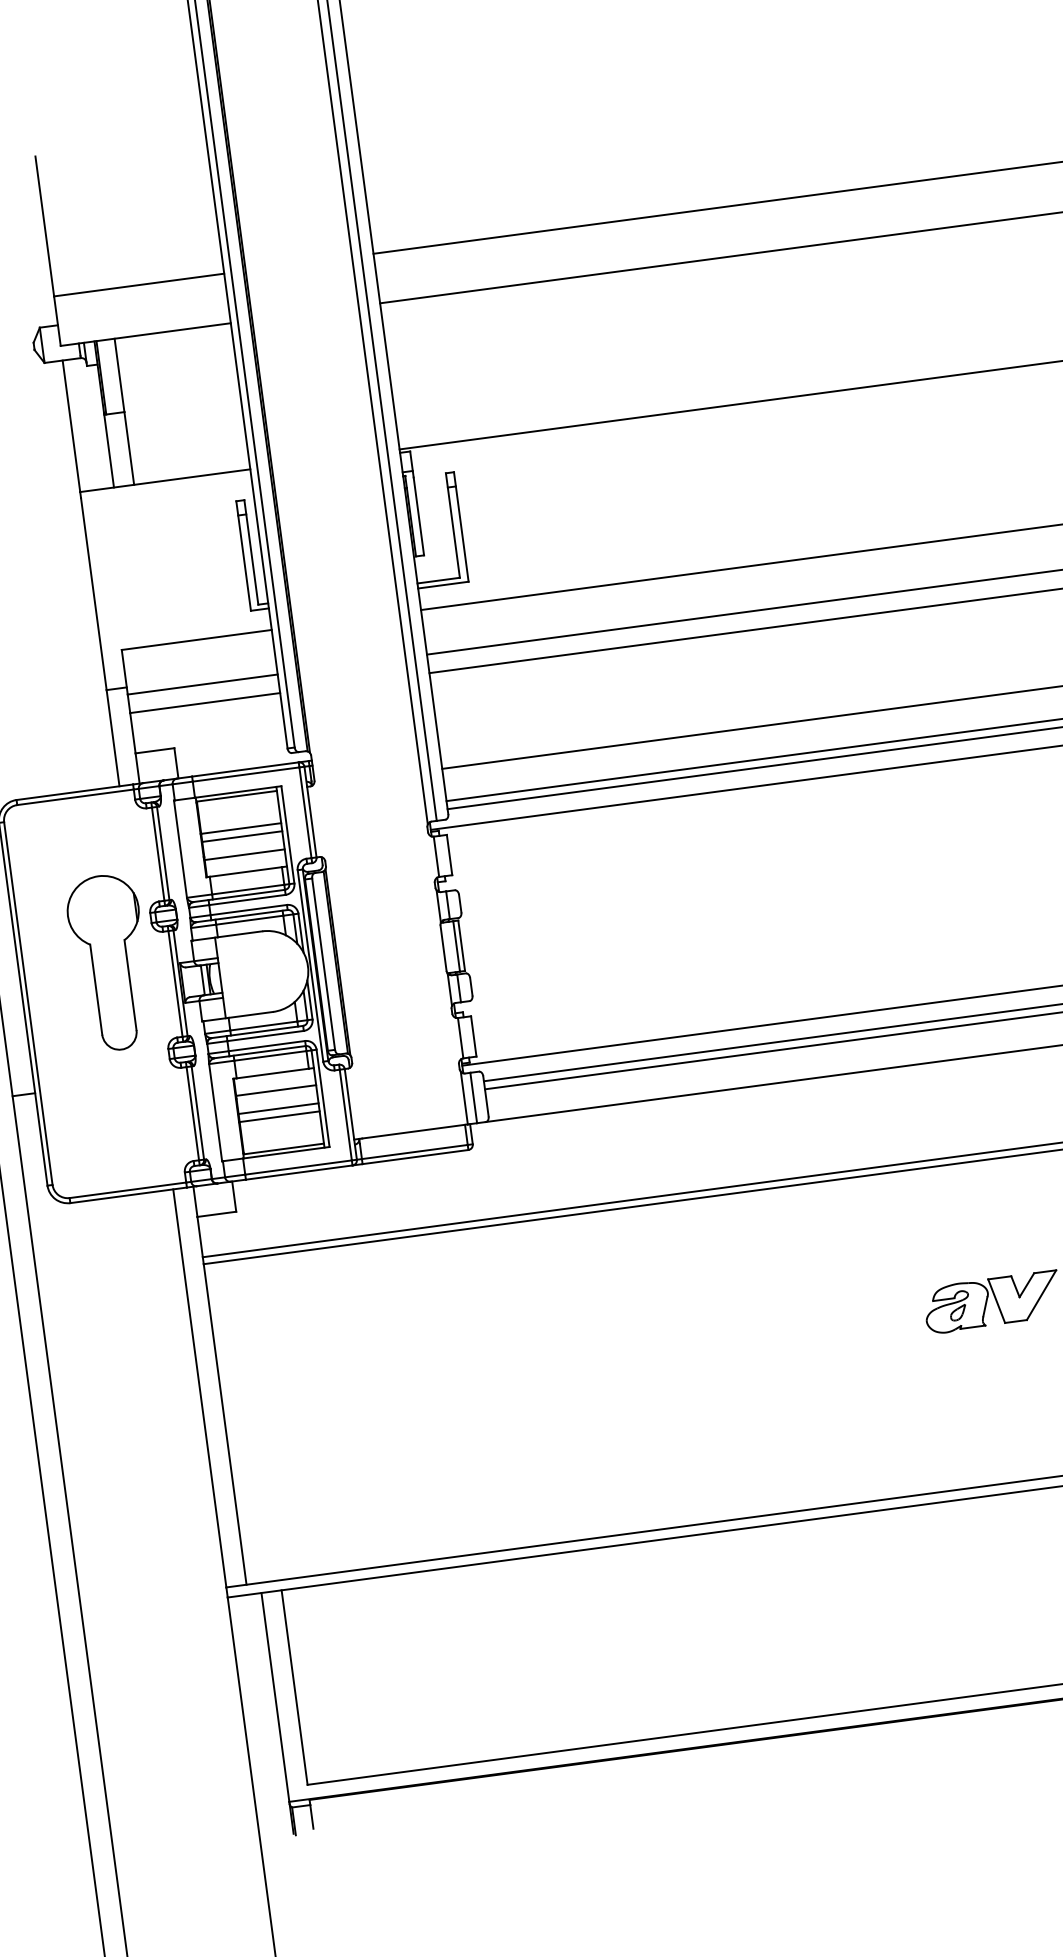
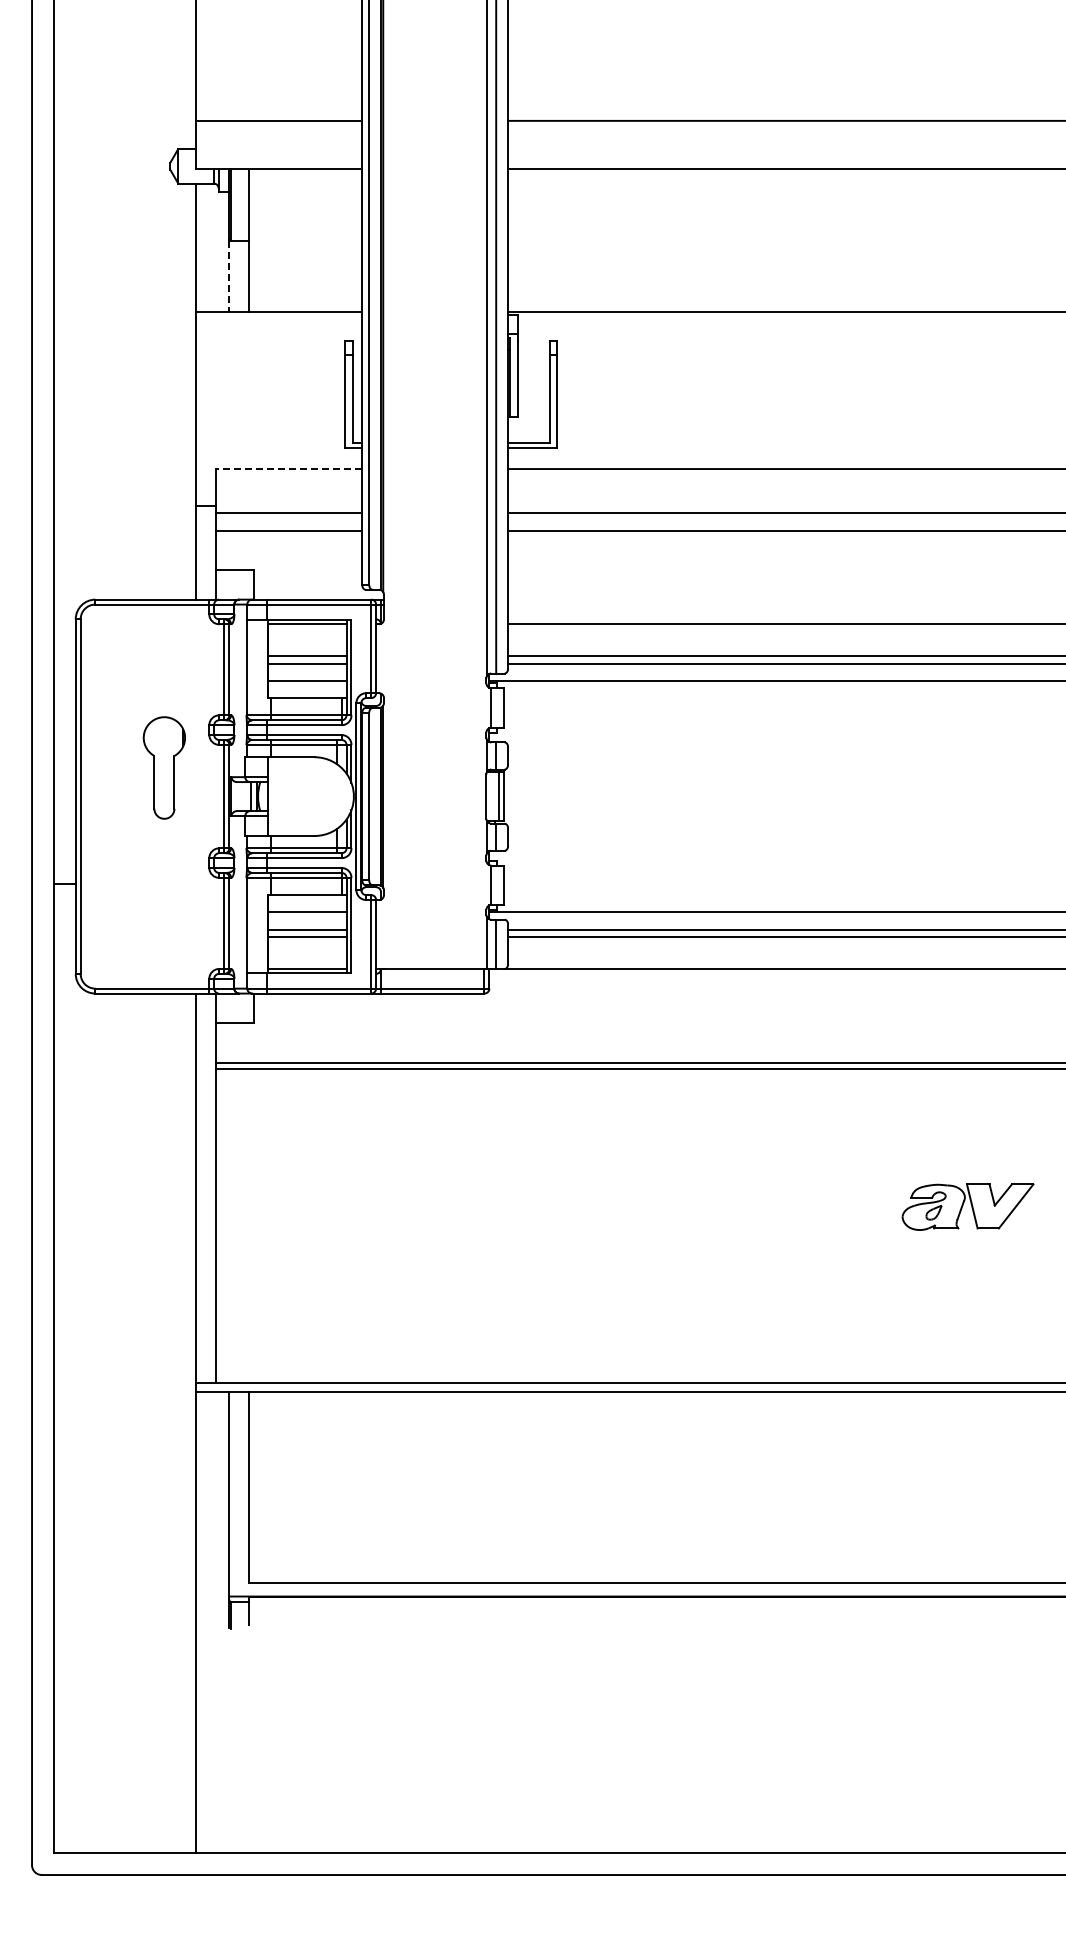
line: (108, 451) -> (228, 276), solid -> dashed
line: (196, 640) -> (288, 469), solid -> dashed
part: (110, 962) -> (164, 767), size x0.6

